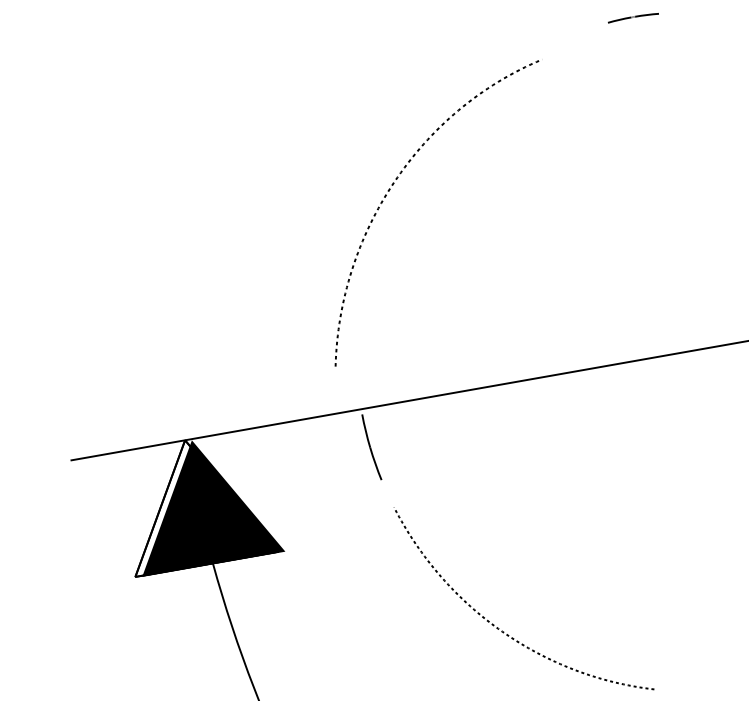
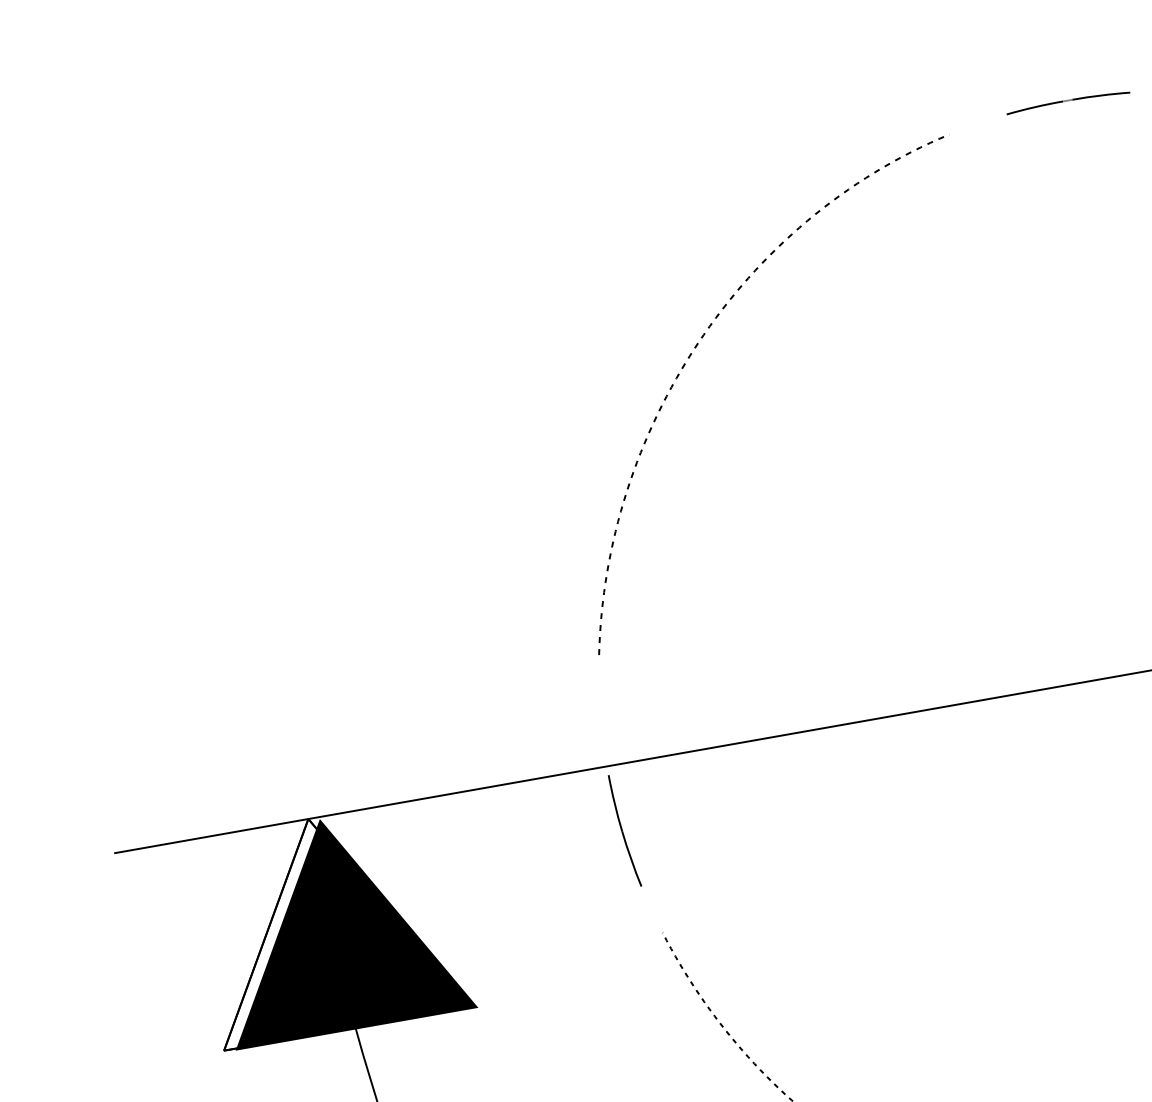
part: (633, 18) -> (1068, 103), size x1.43
curve: (393, 185) -> (697, 348), moved

